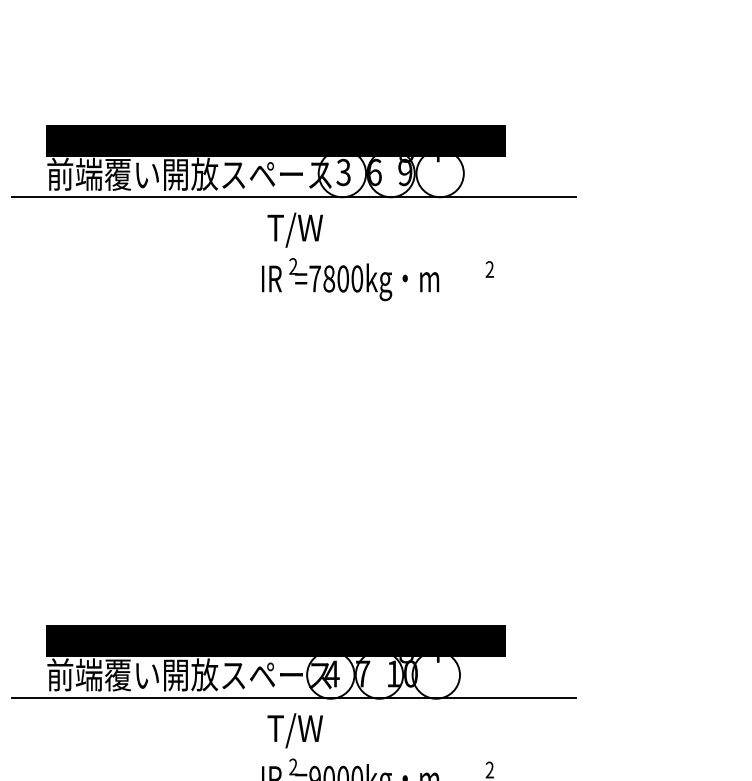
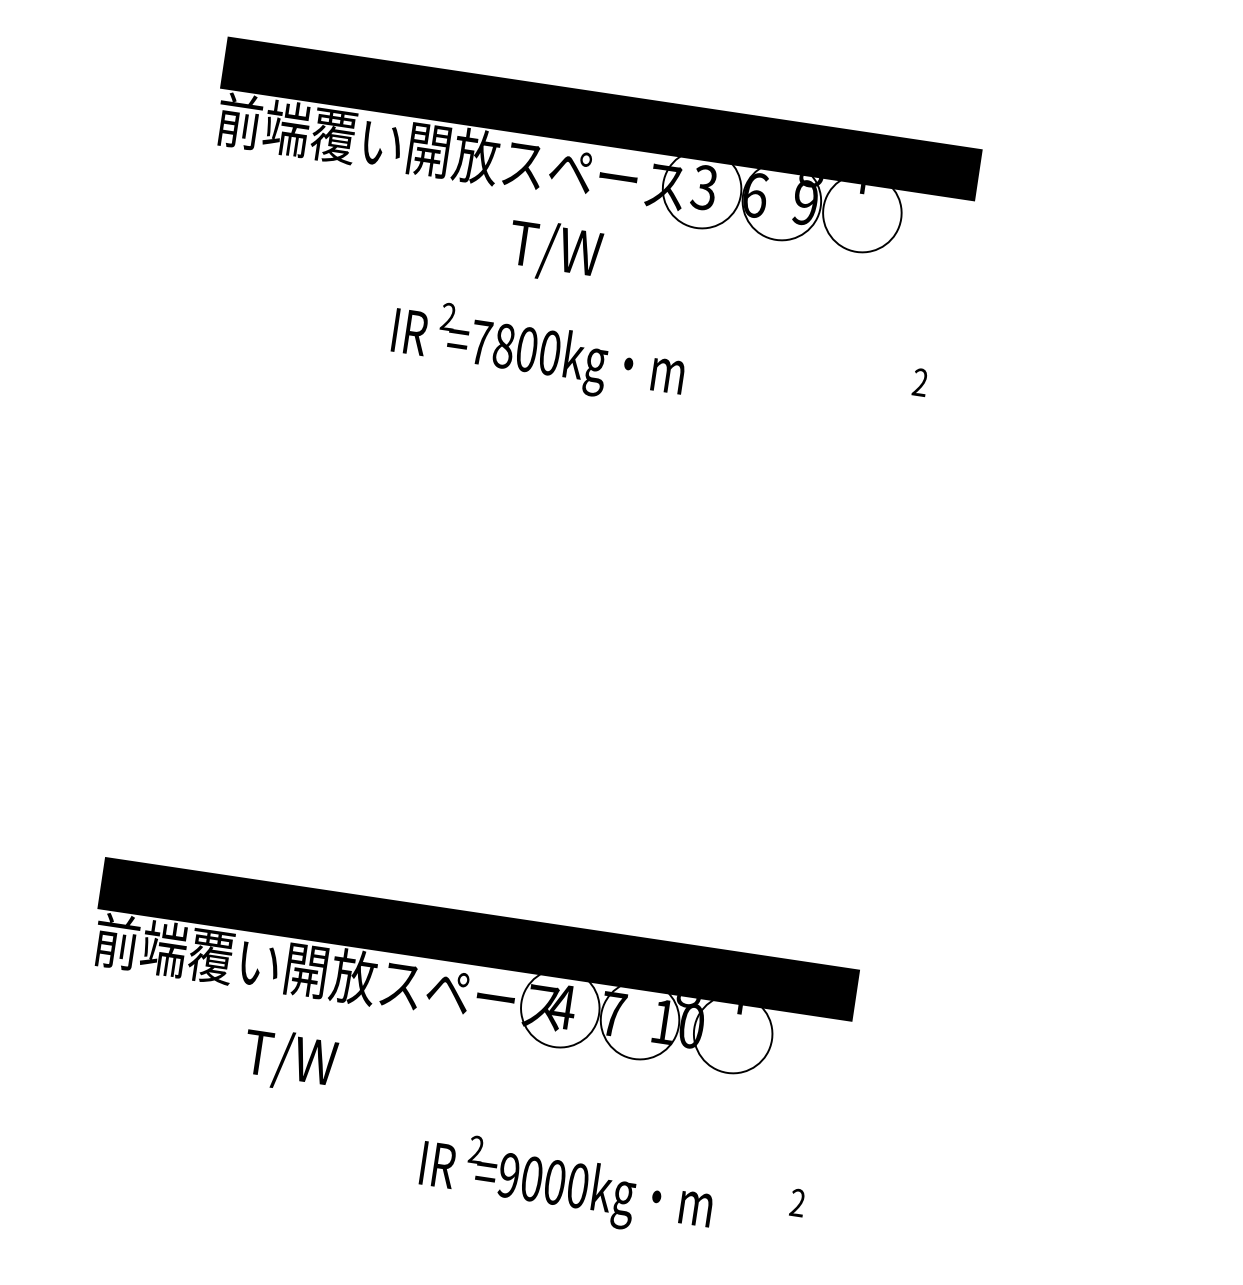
line: (294, 197) -> (617, 216), removed
text: (294, 229) -> (553, 250), moved
text: (350, 279) -> (538, 352), moved
line: (294, 697) -> (495, 1036), removed
text: (294, 730) -> (288, 1060), moved

